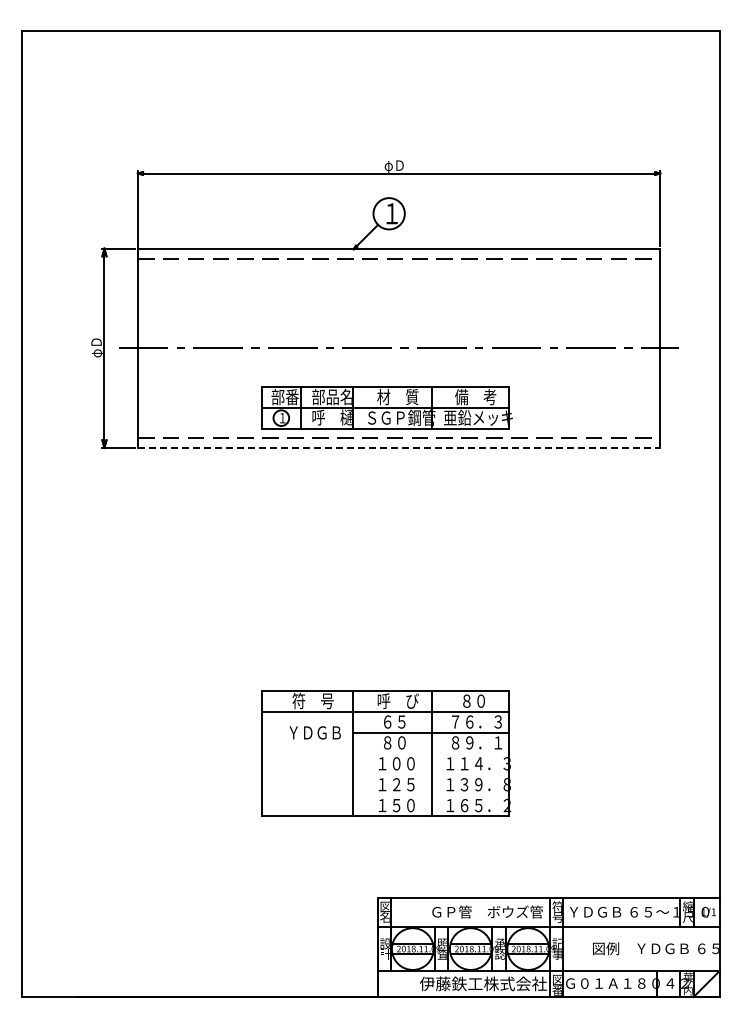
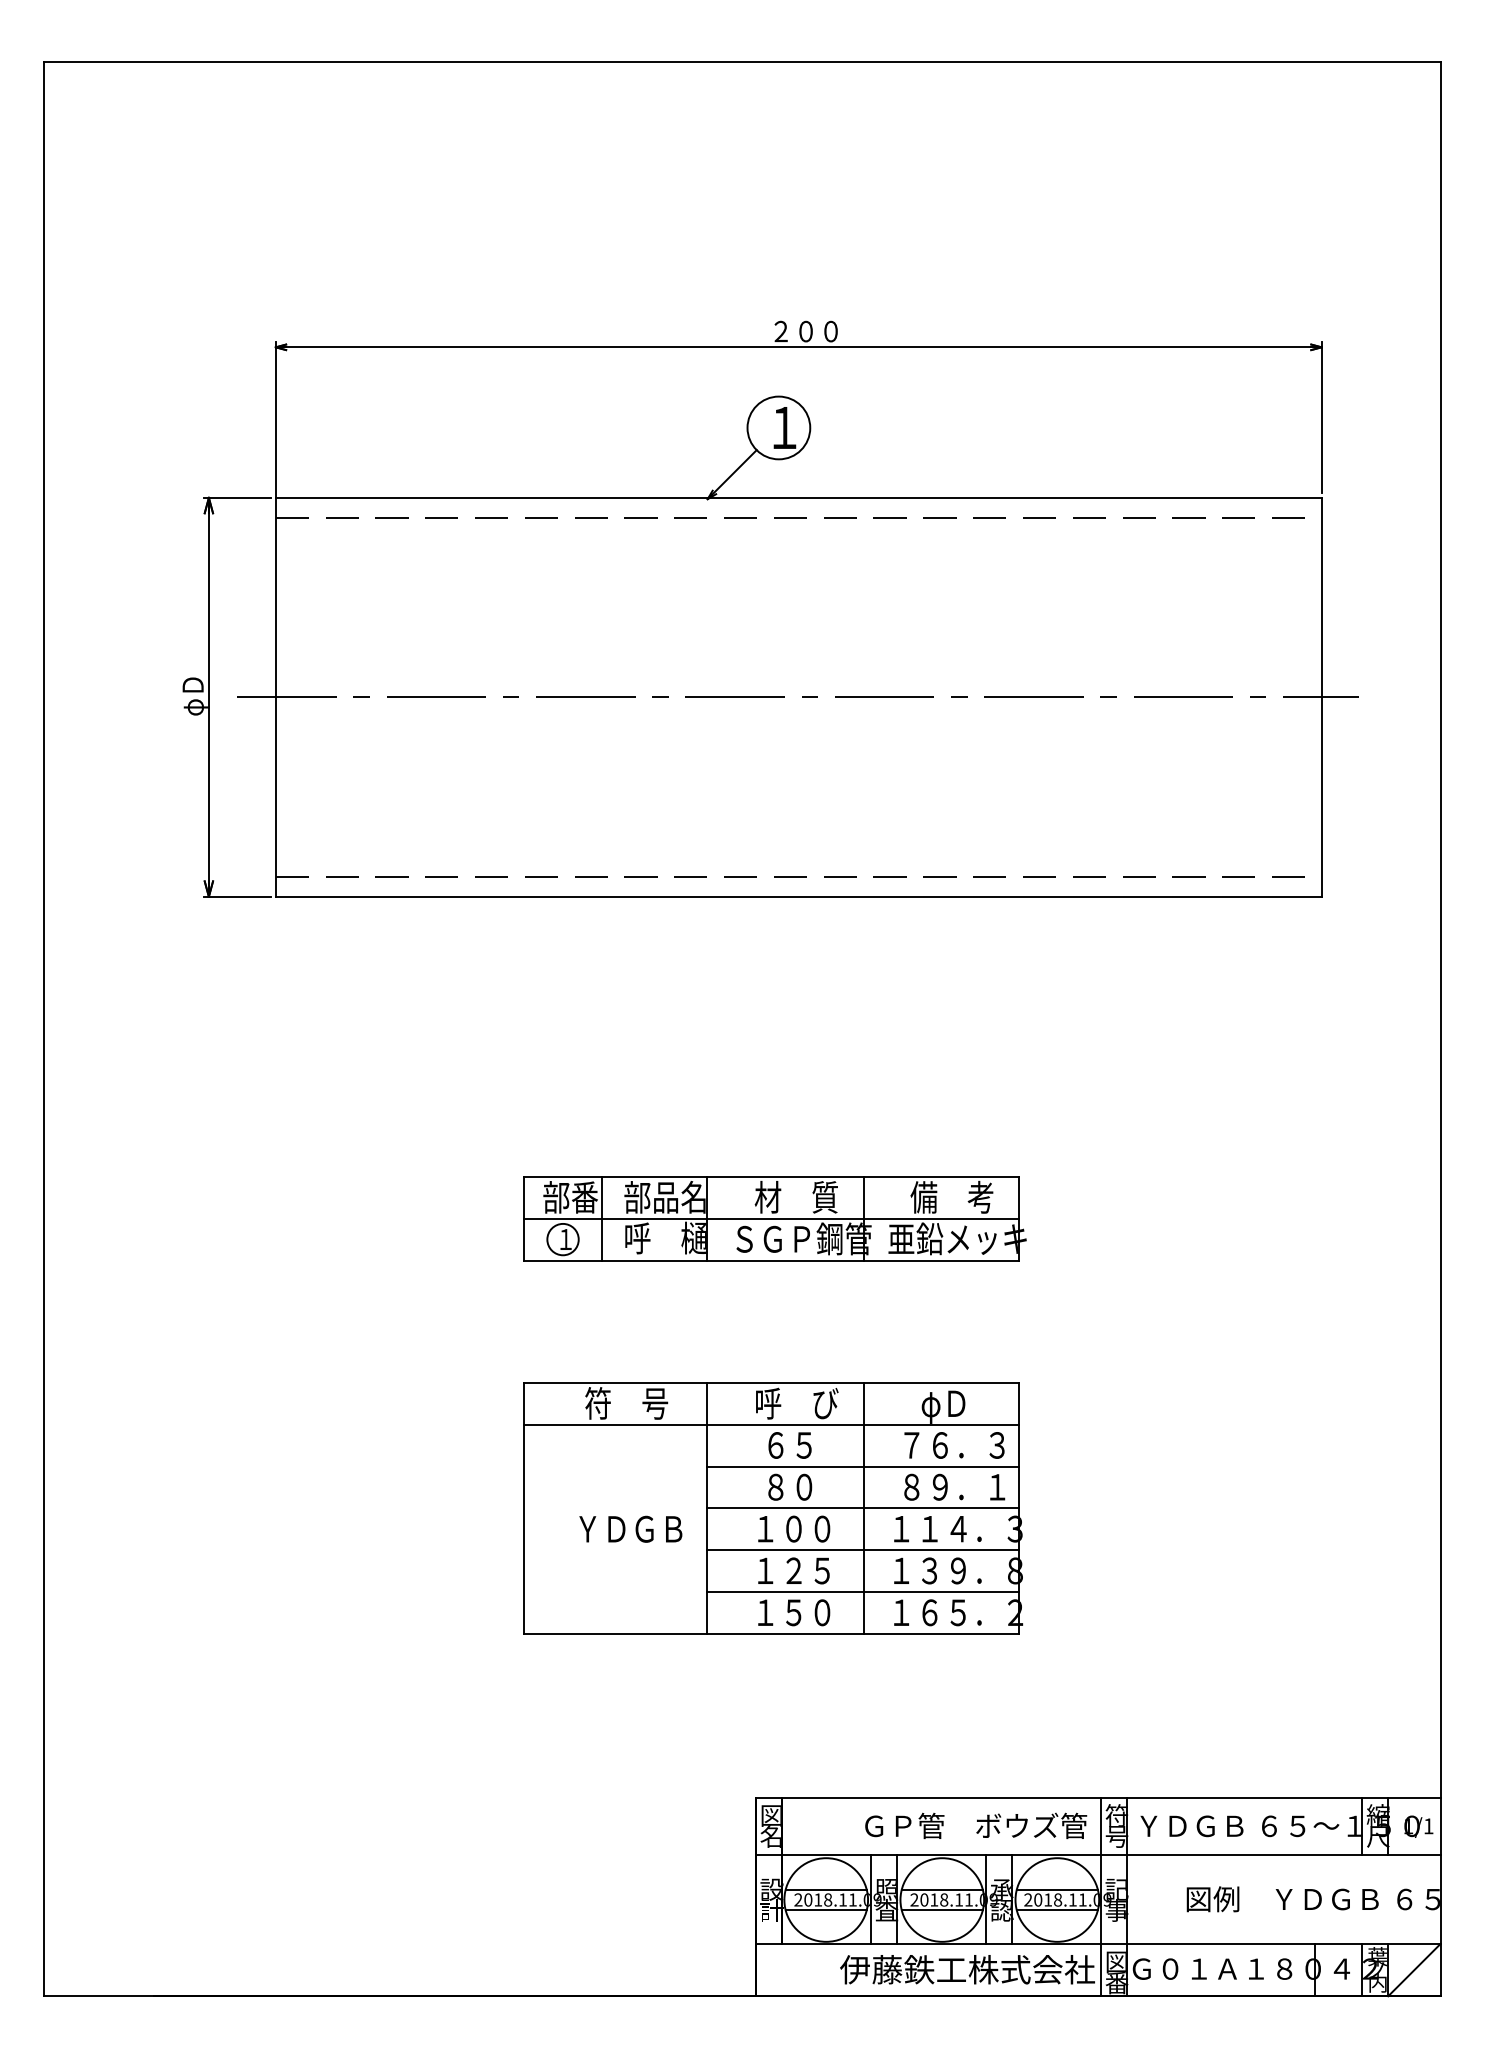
text: (401, 166) -> (803, 333), φＤ -> ２００
part: (386, 407) -> (773, 1218), moved
line: (399, 447) -> (799, 895), dashed -> solid
text: (472, 702) -> (945, 1406), ８０ -> φＤ
text: (314, 732) -> (629, 1528), moved
line: (430, 753) -> (861, 1508), added
line: (430, 774) -> (861, 1550), added
line: (430, 795) -> (861, 1592), added

